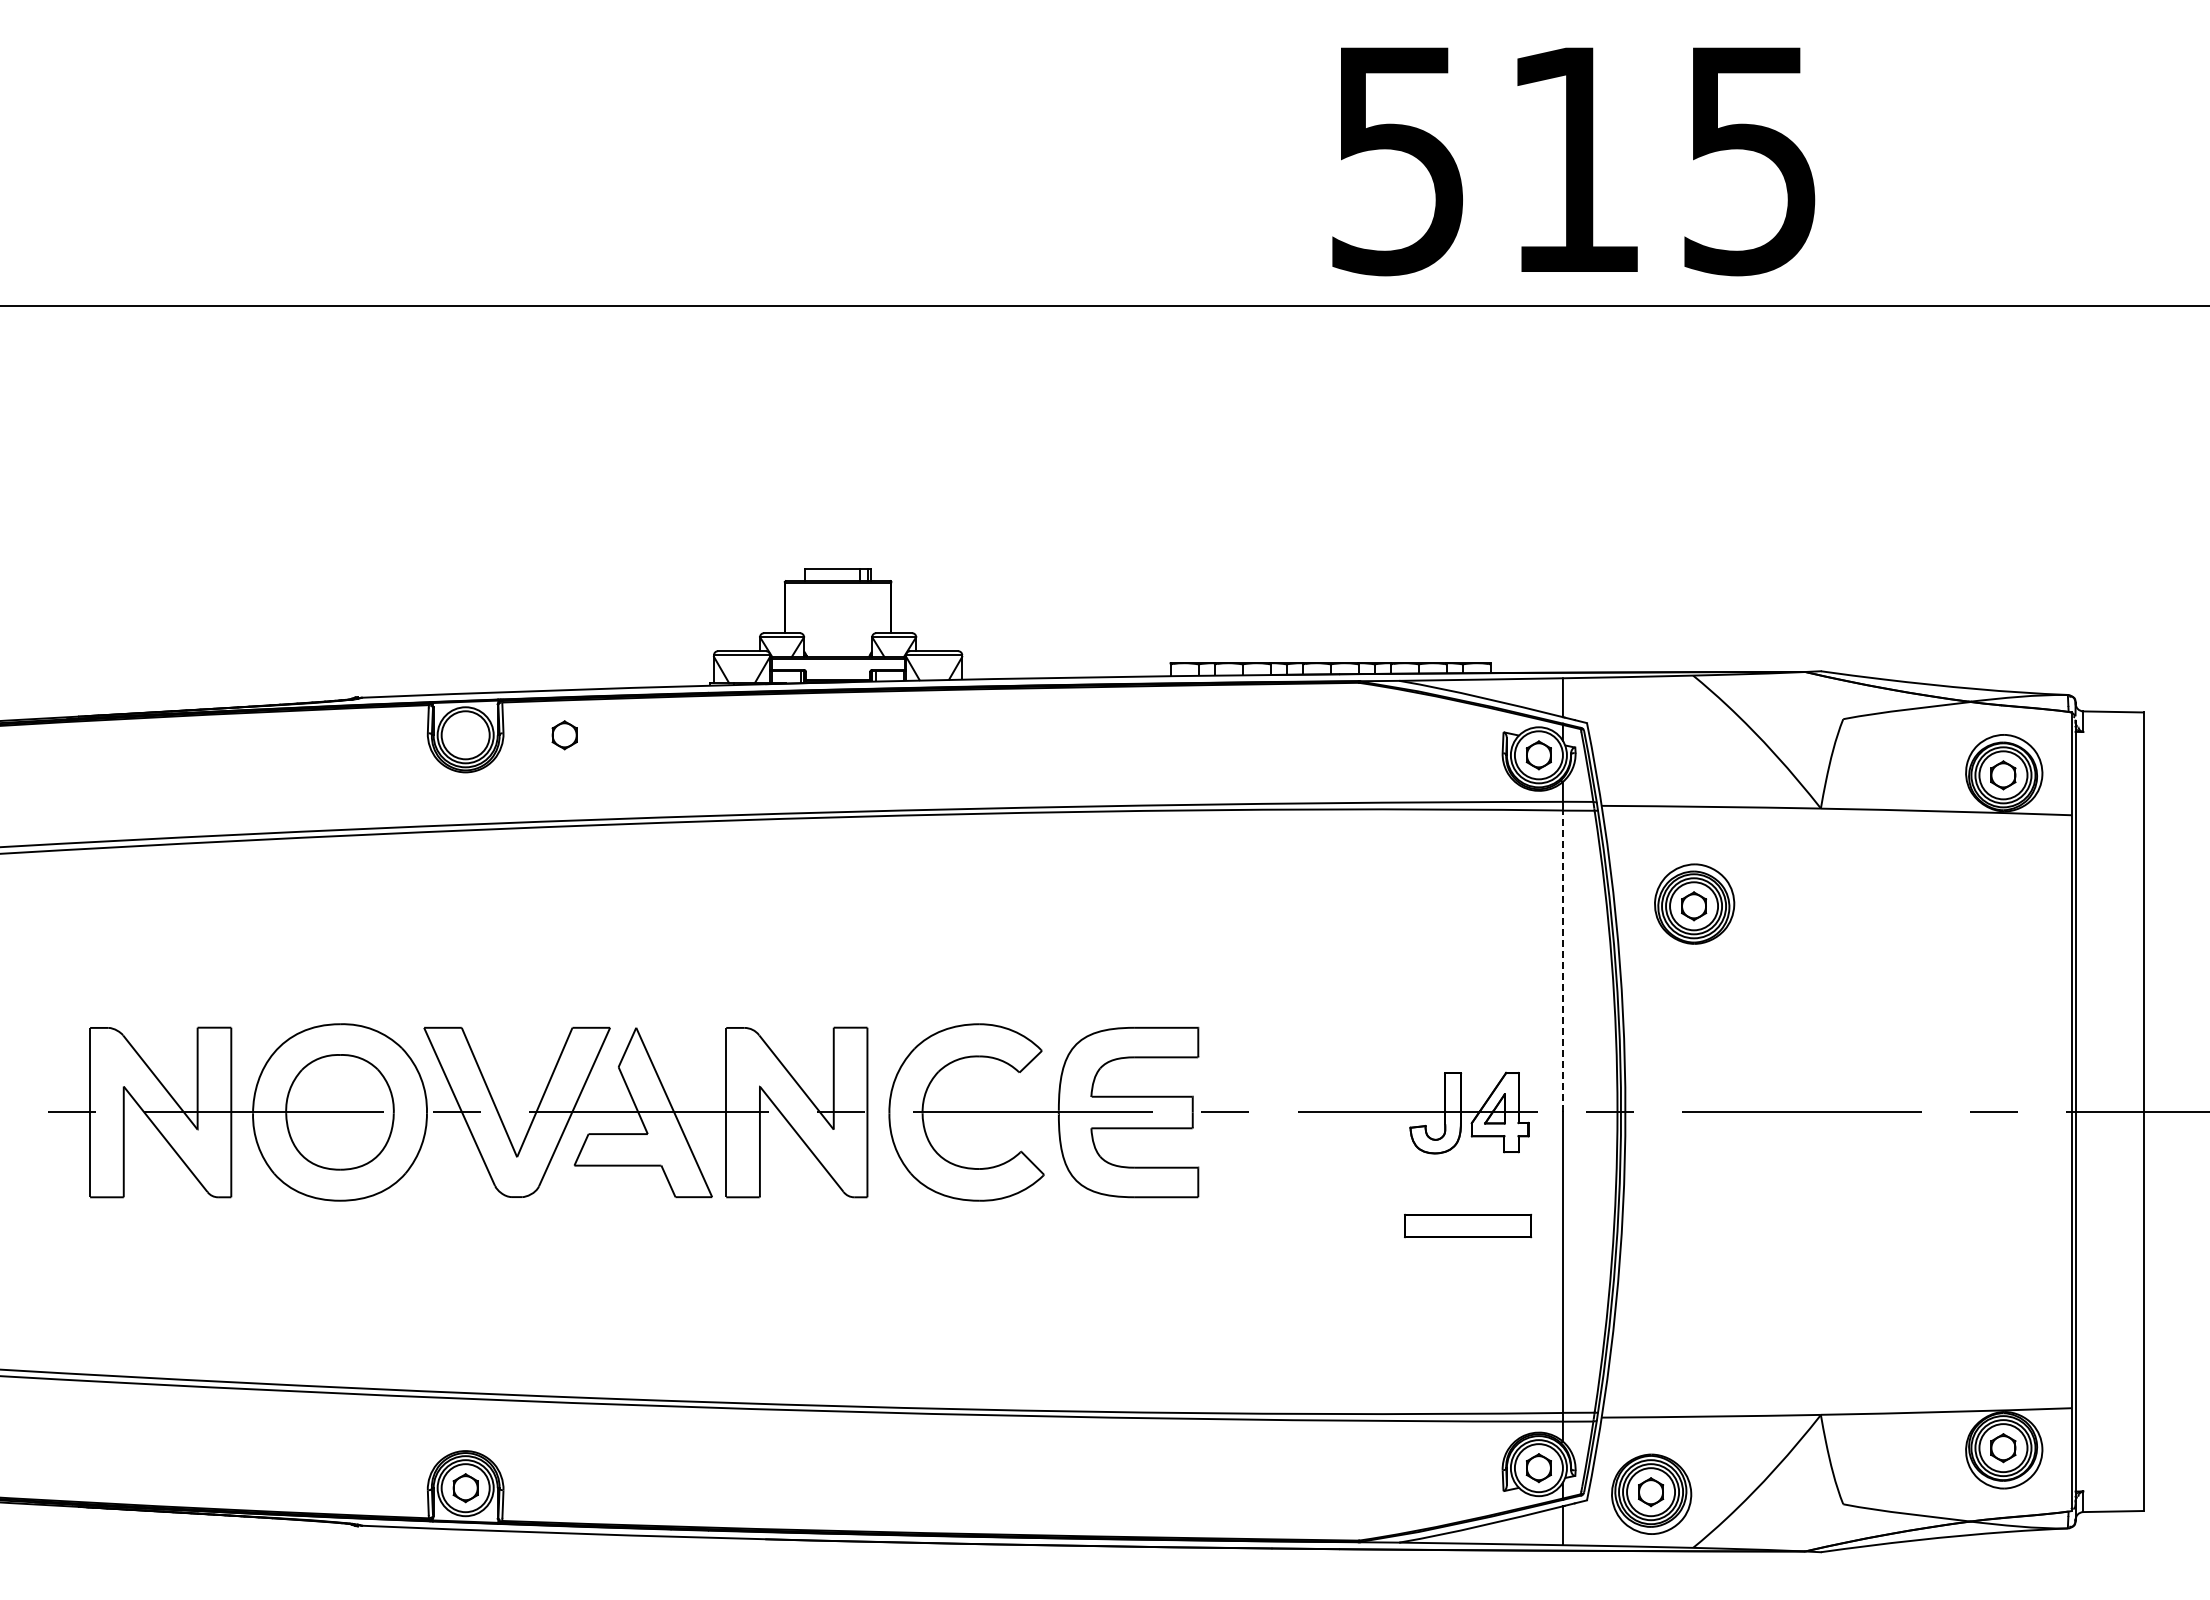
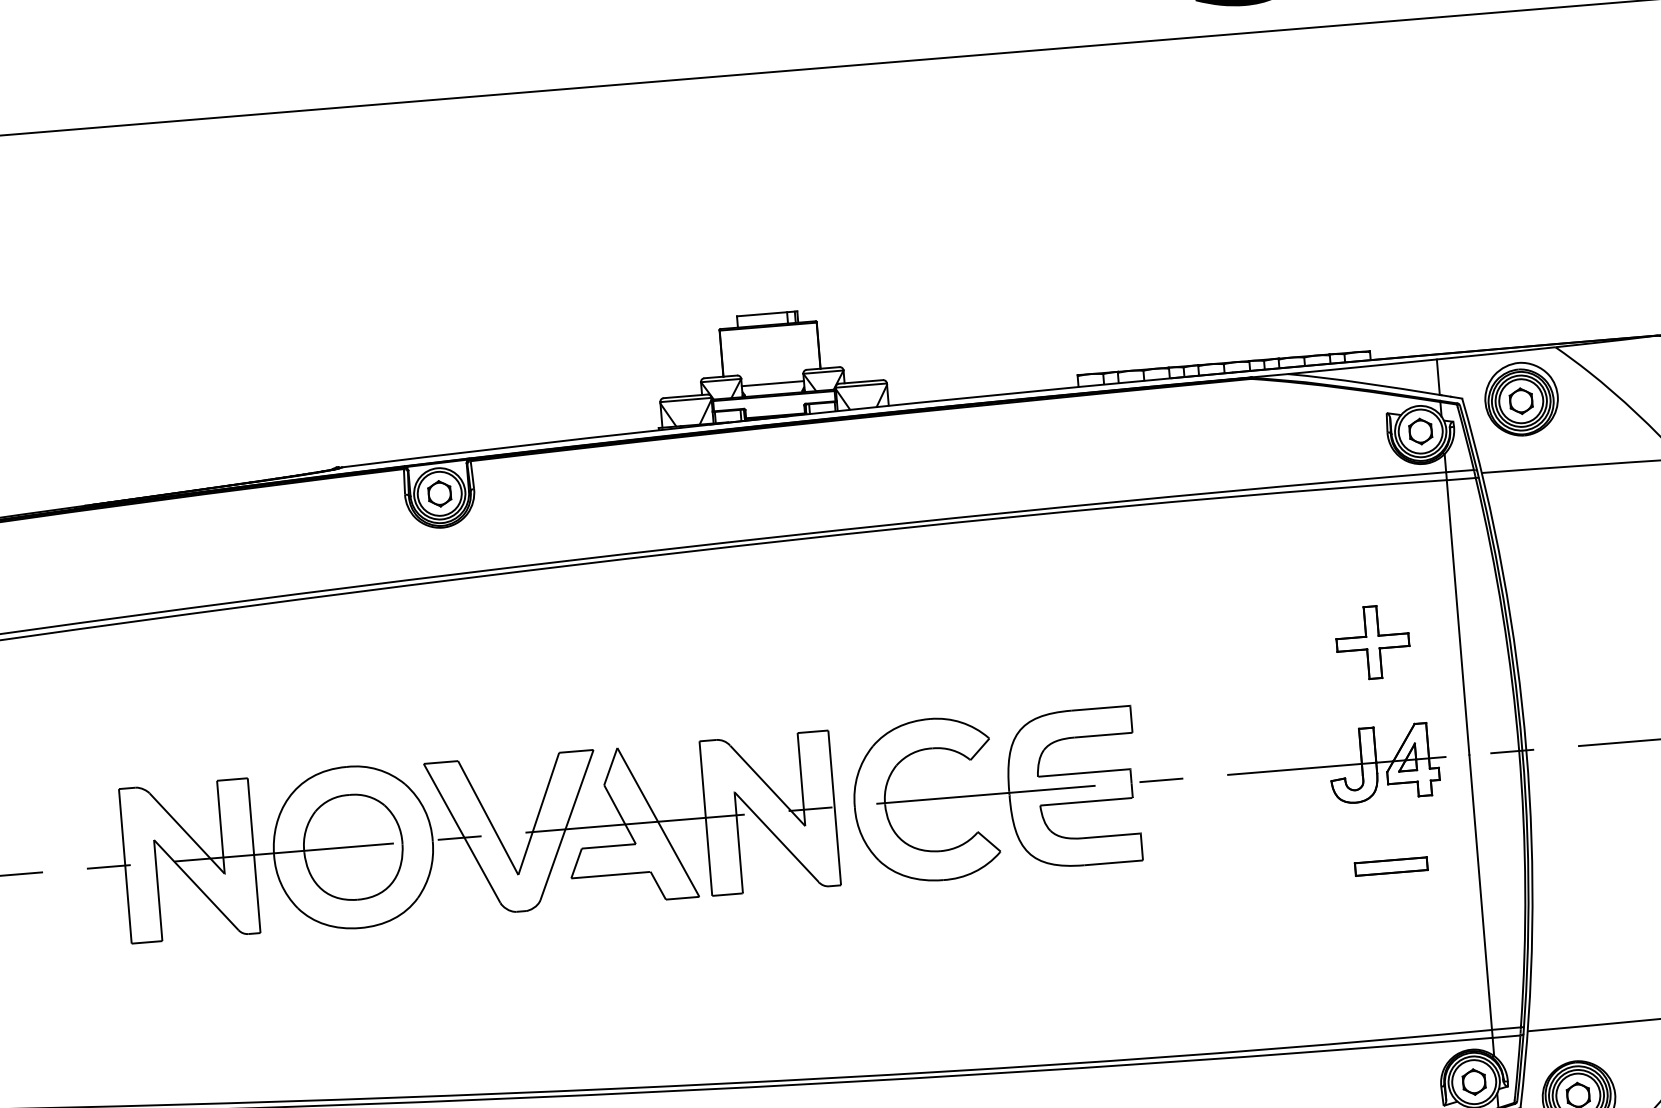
line: (838, 645) -> (773, 383), added
part: (564, 735) -> (439, 494), moved
part: (1694, 903) -> (1521, 398), moved
line: (1562, 961) -> (1457, 617), dashed -> solid
part: (1467, 980) -> (1372, 642), added
part: (1467, 1226) -> (1390, 866), size x0.62

